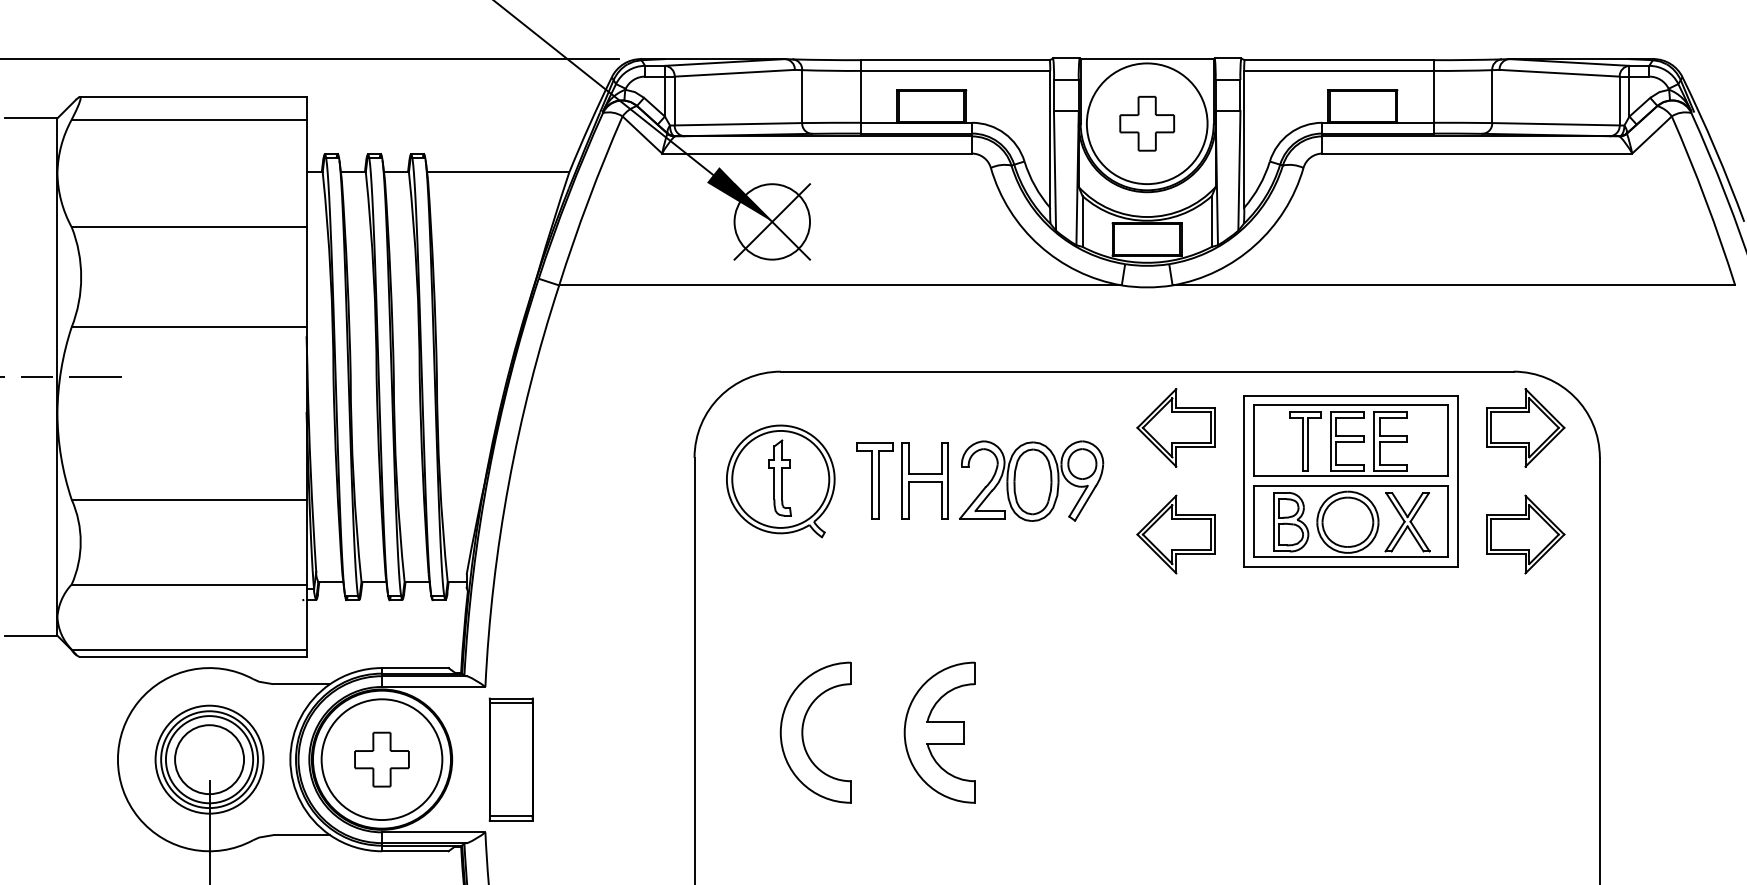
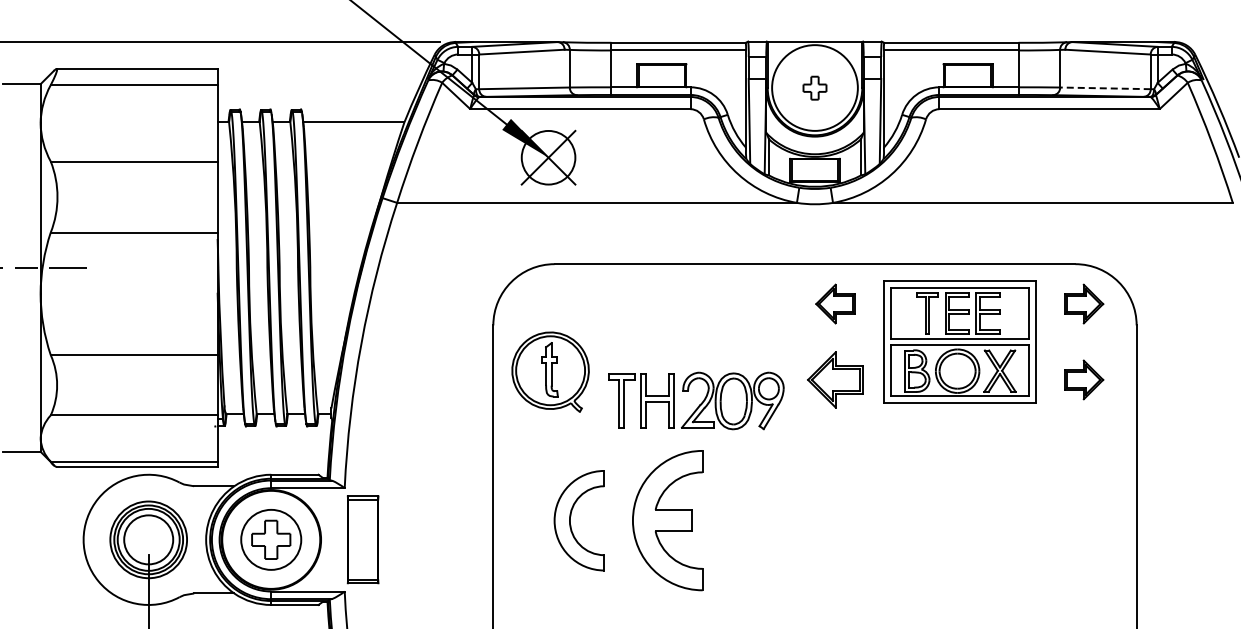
part: (1146, 124) -> (814, 88), size x0.6
line: (1554, 124) -> (1104, 88), solid -> dashed
part: (1176, 427) -> (835, 303), size x0.7
part: (1525, 427) -> (1083, 303), size x0.7
part: (780, 480) -> (550, 371), moved
part: (980, 480) -> (696, 400), moved
part: (1525, 533) -> (1083, 379), size x0.7
part: (938, 732) -> (666, 520), size x1.4
circle: (382, 759) -> (271, 539), size x0.7

